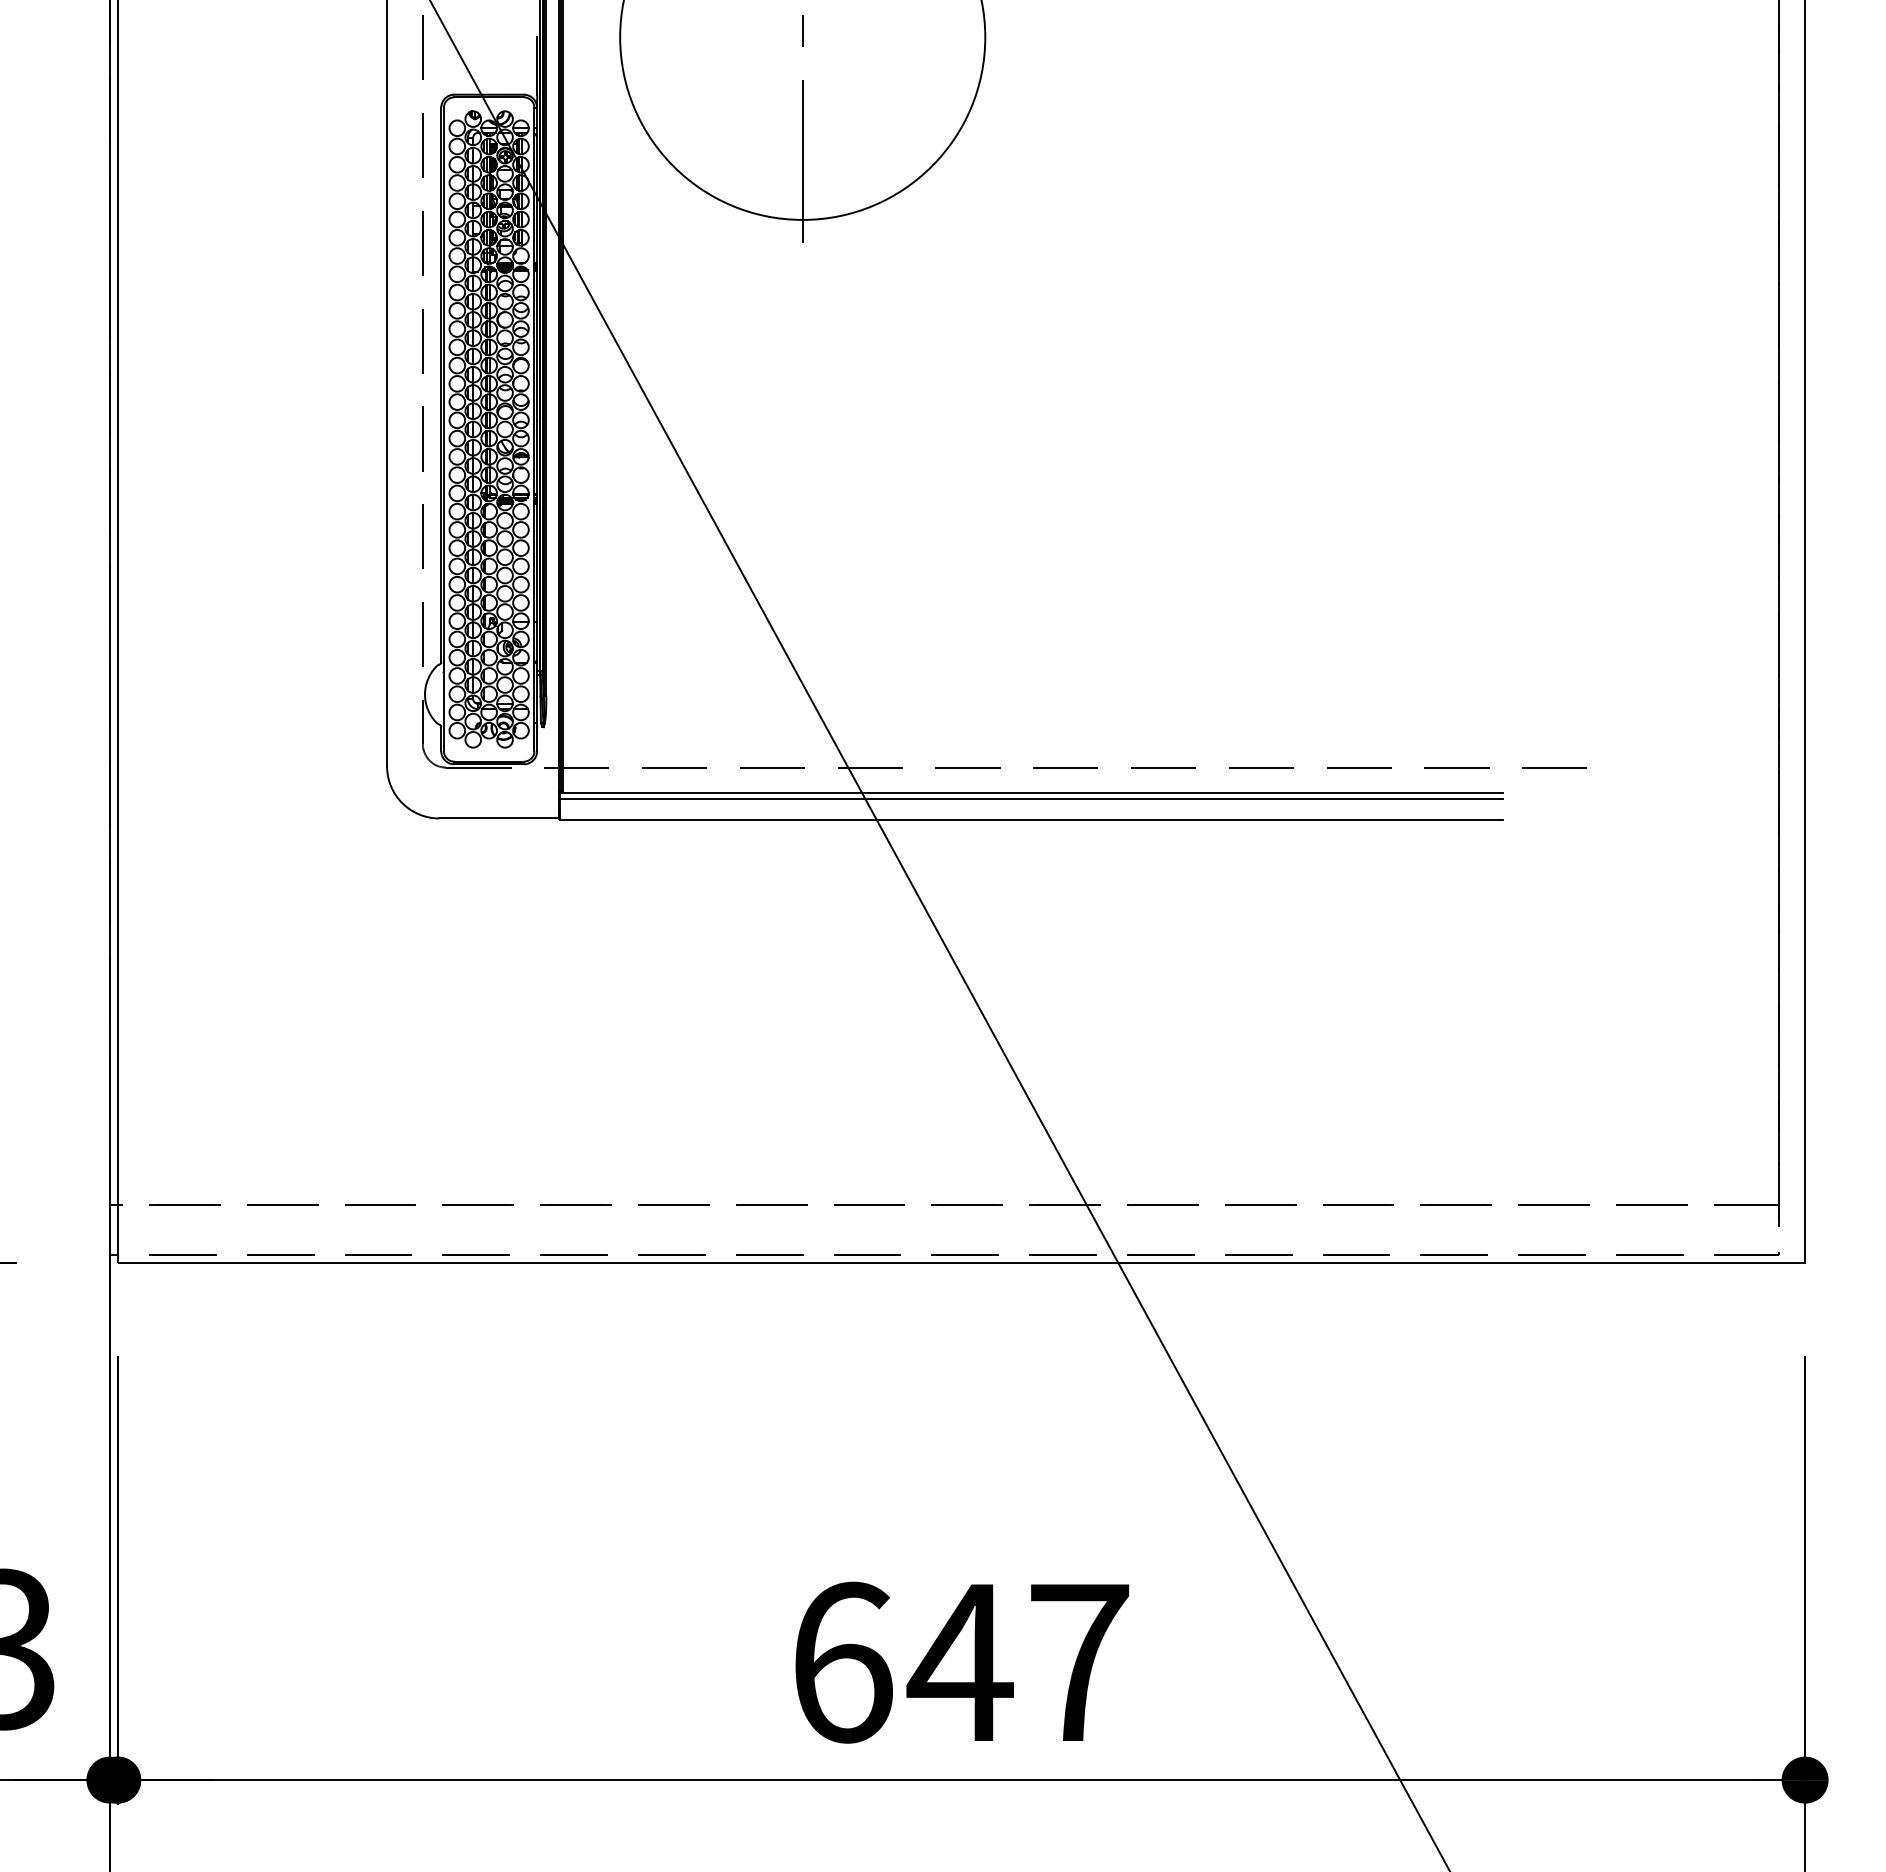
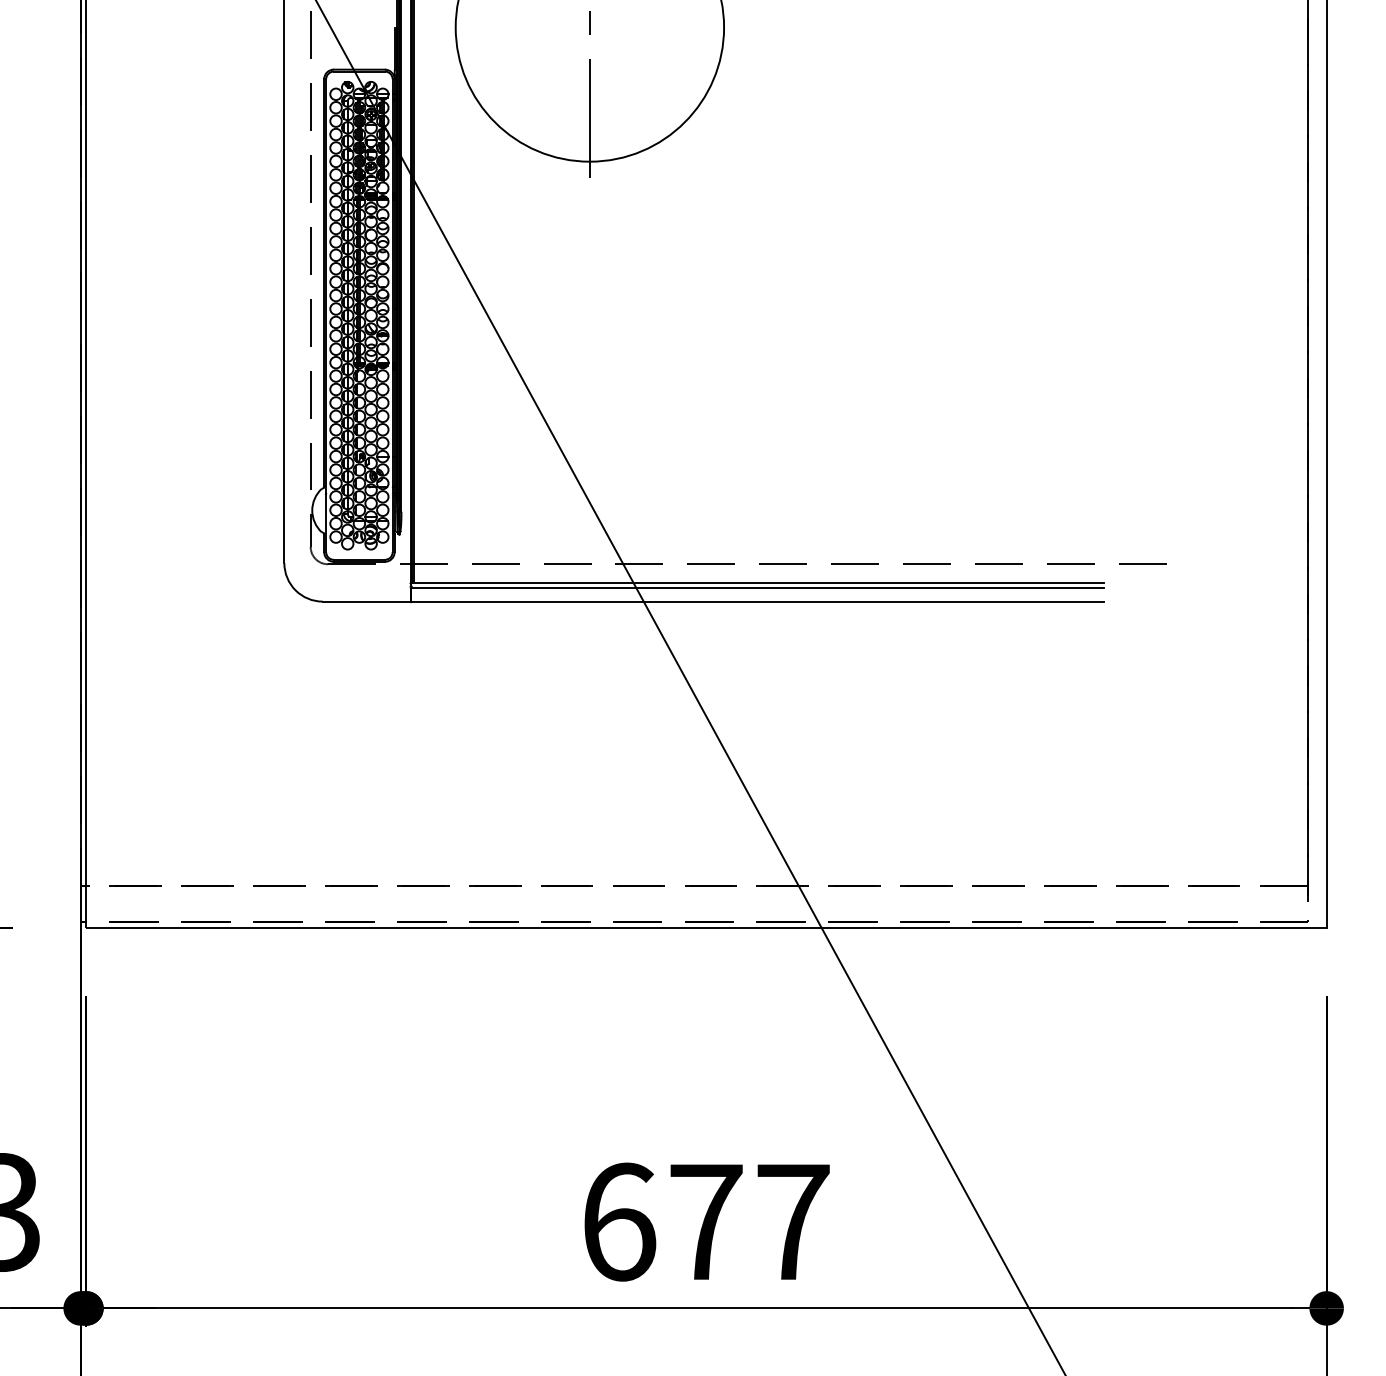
text: (959, 1662) -> (705, 1221), 647 -> 677

